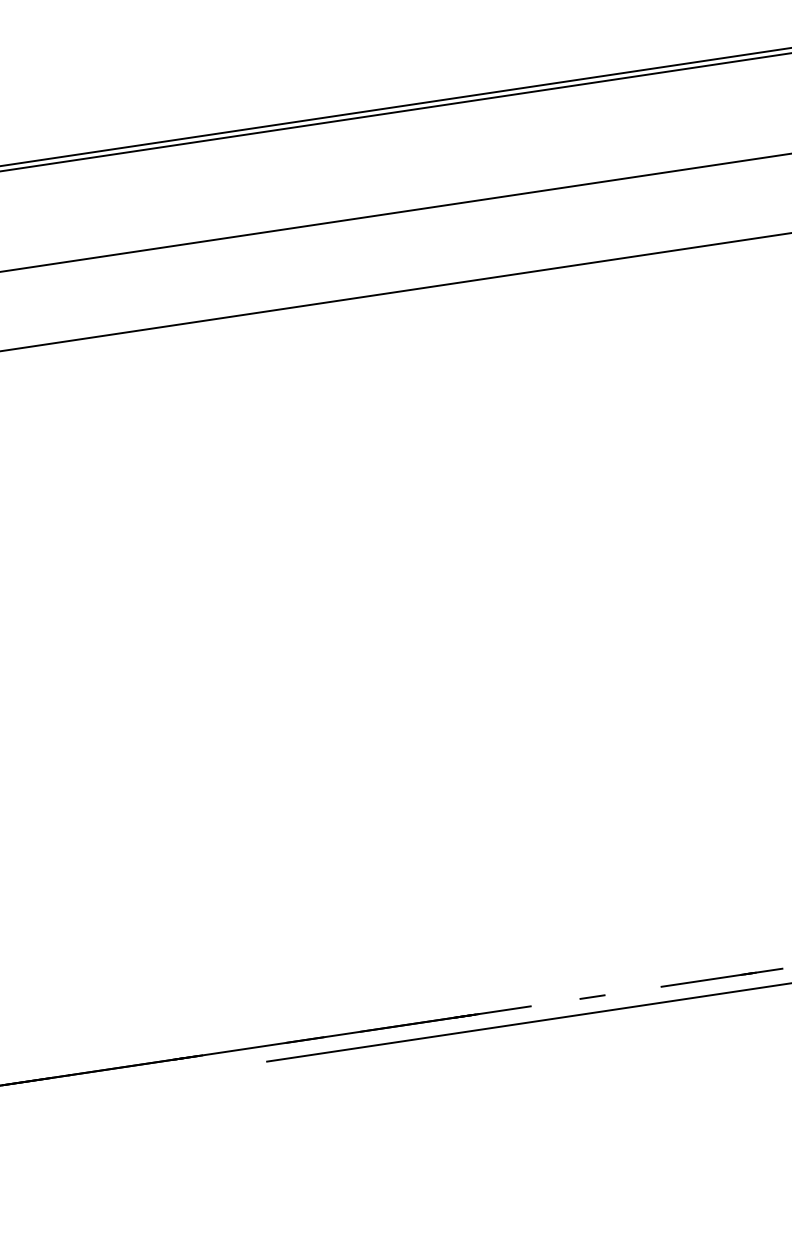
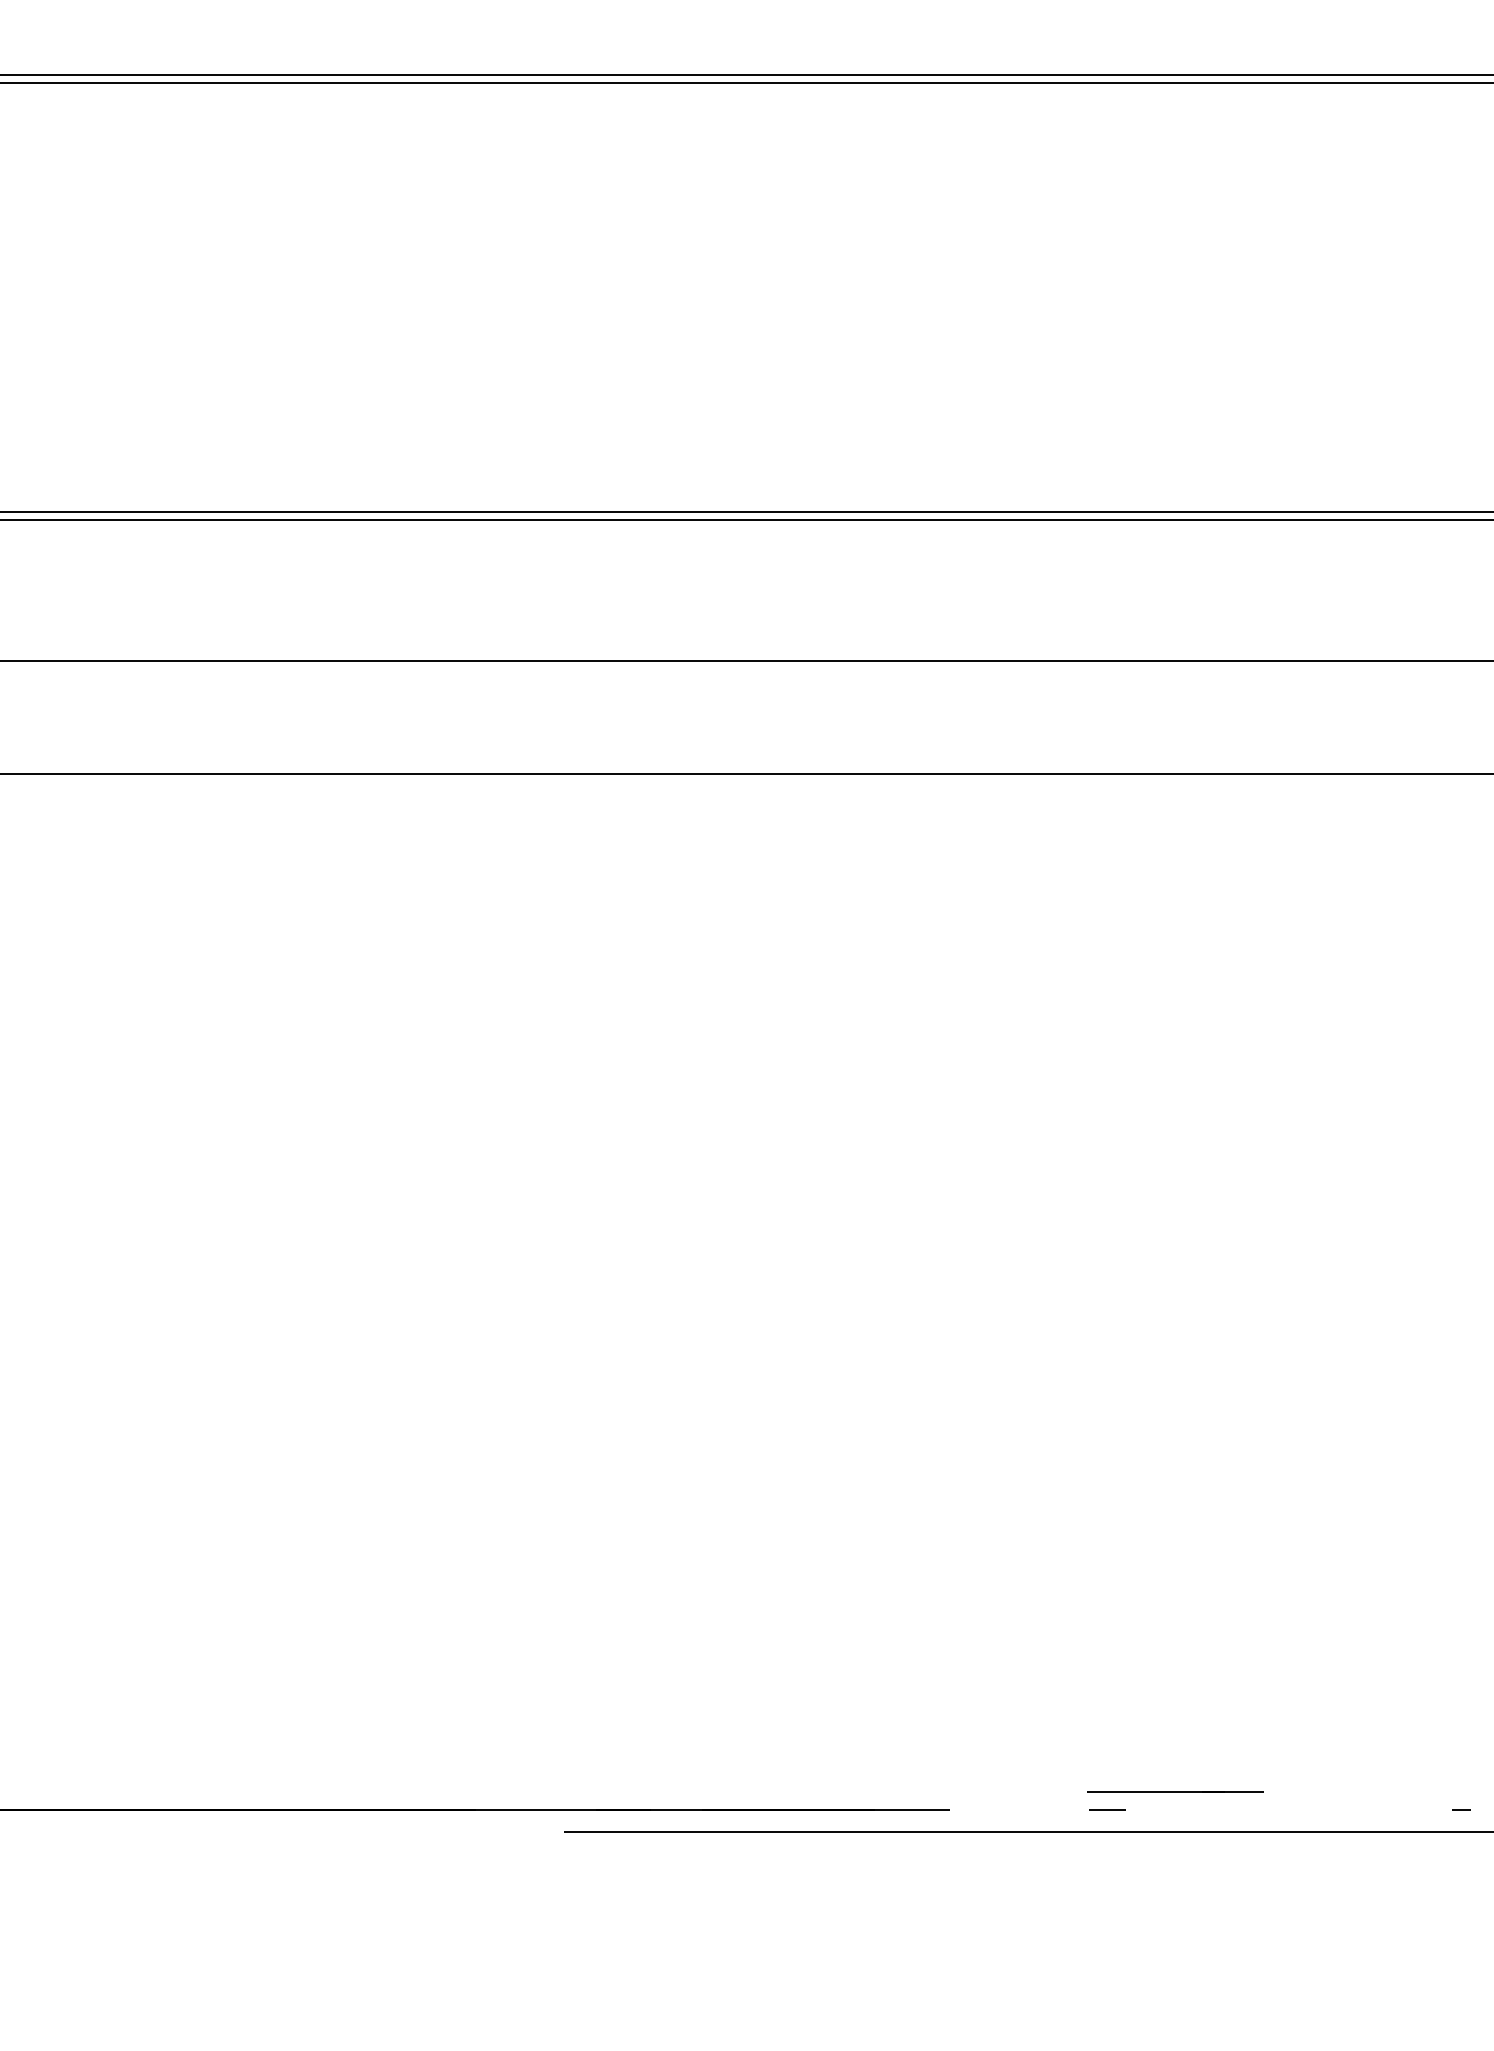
line: (721, 977) -> (1175, 1791), moved
line: (592, 997) -> (1107, 1809), moved

